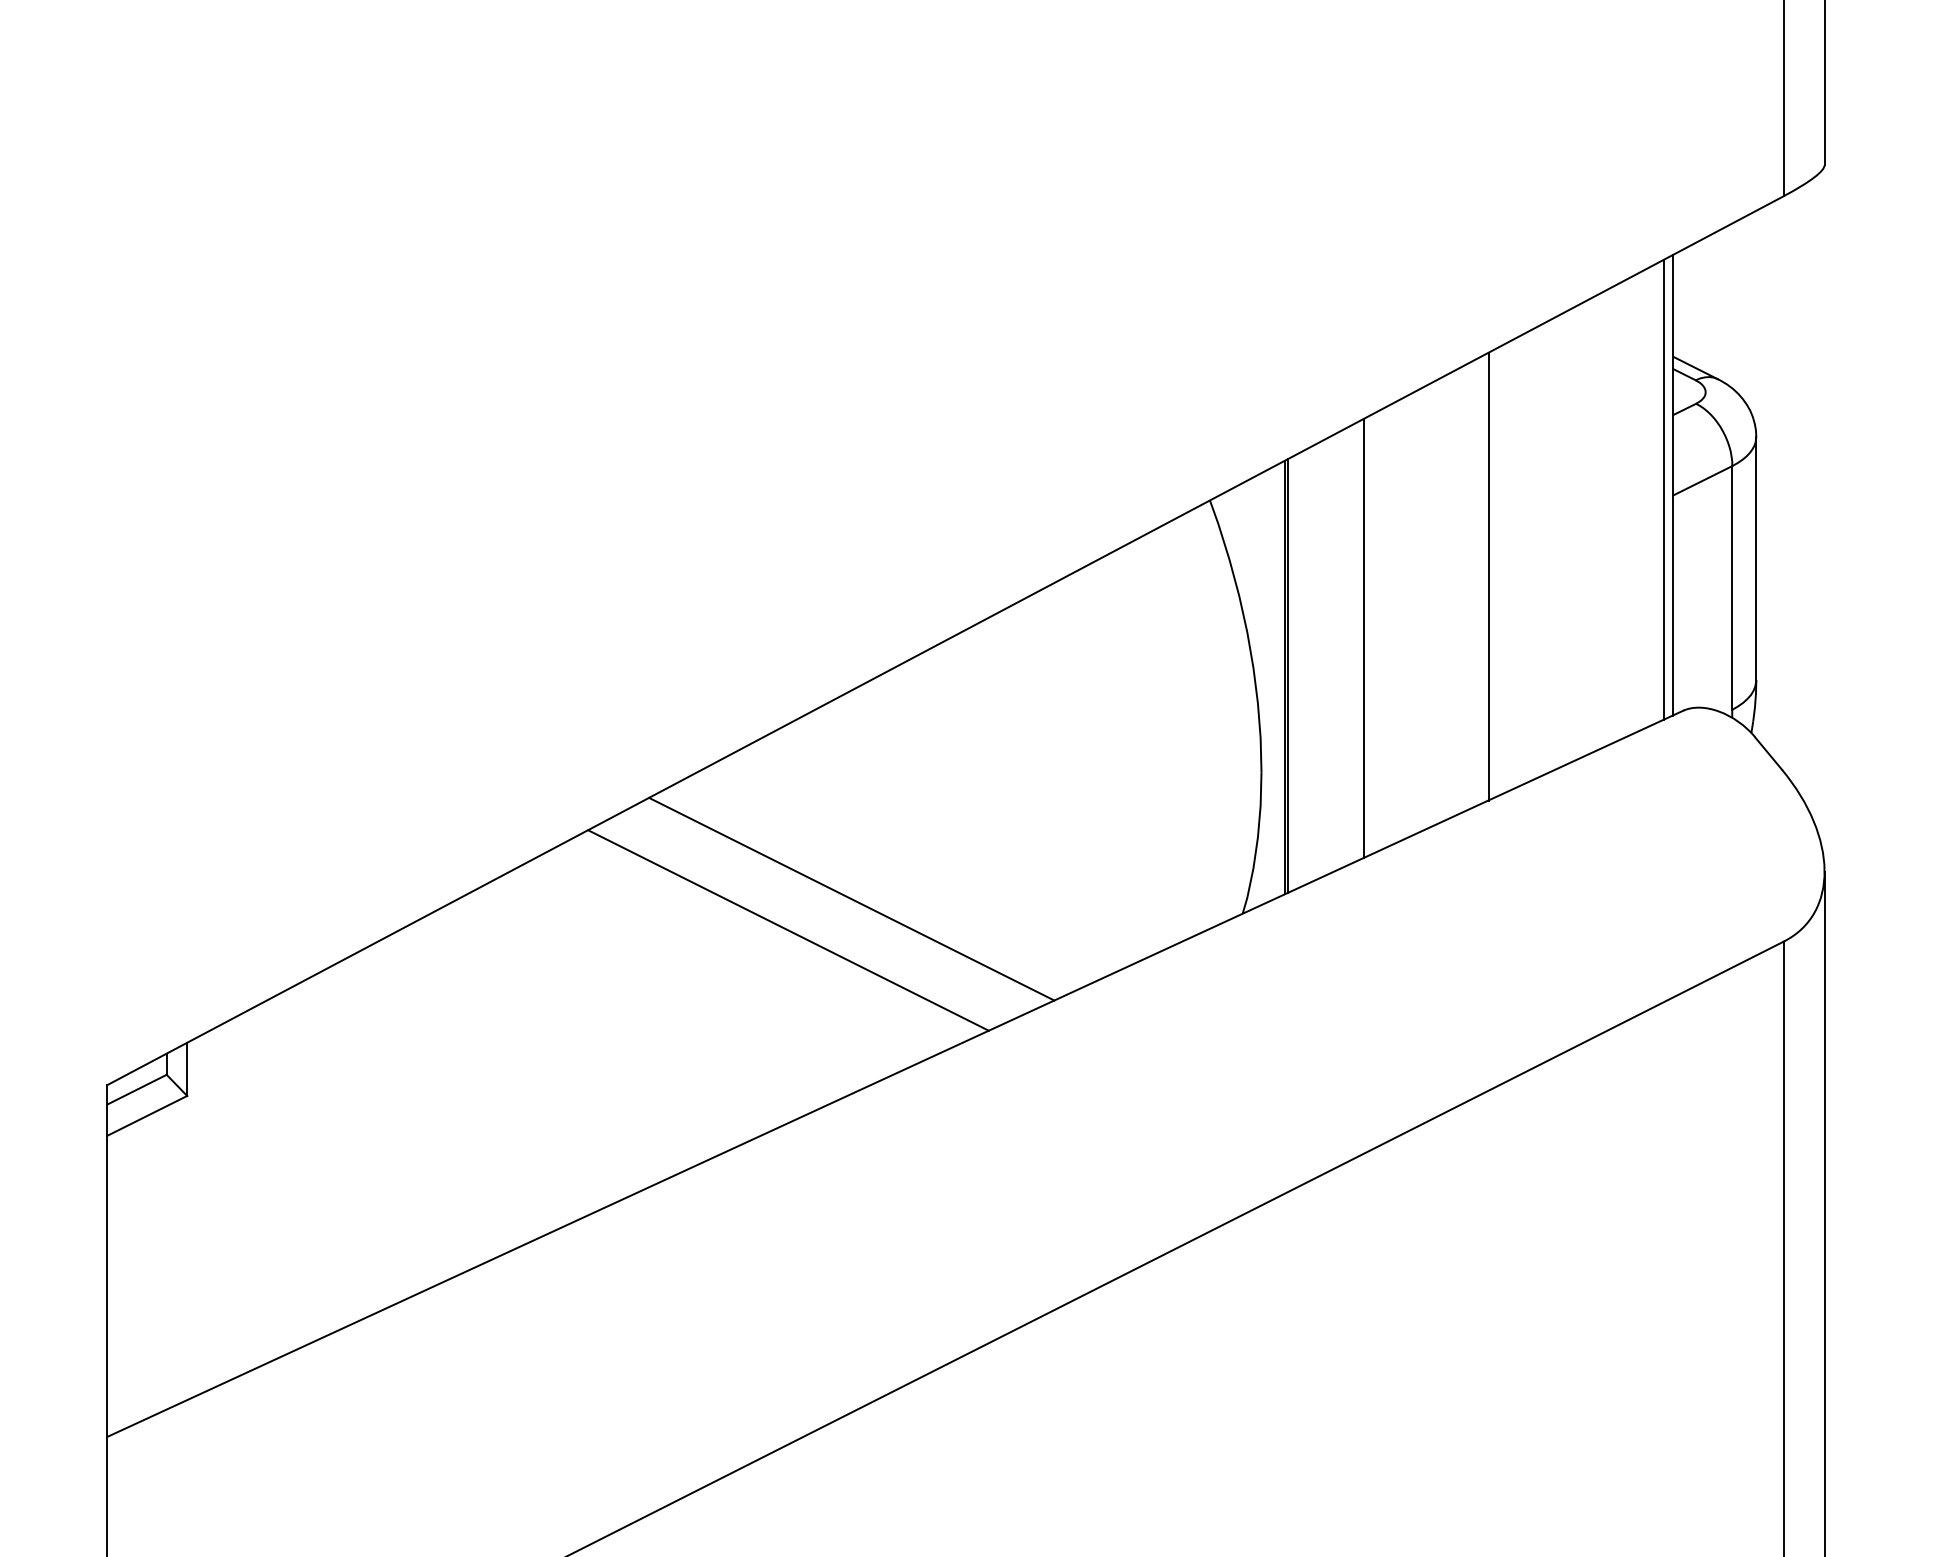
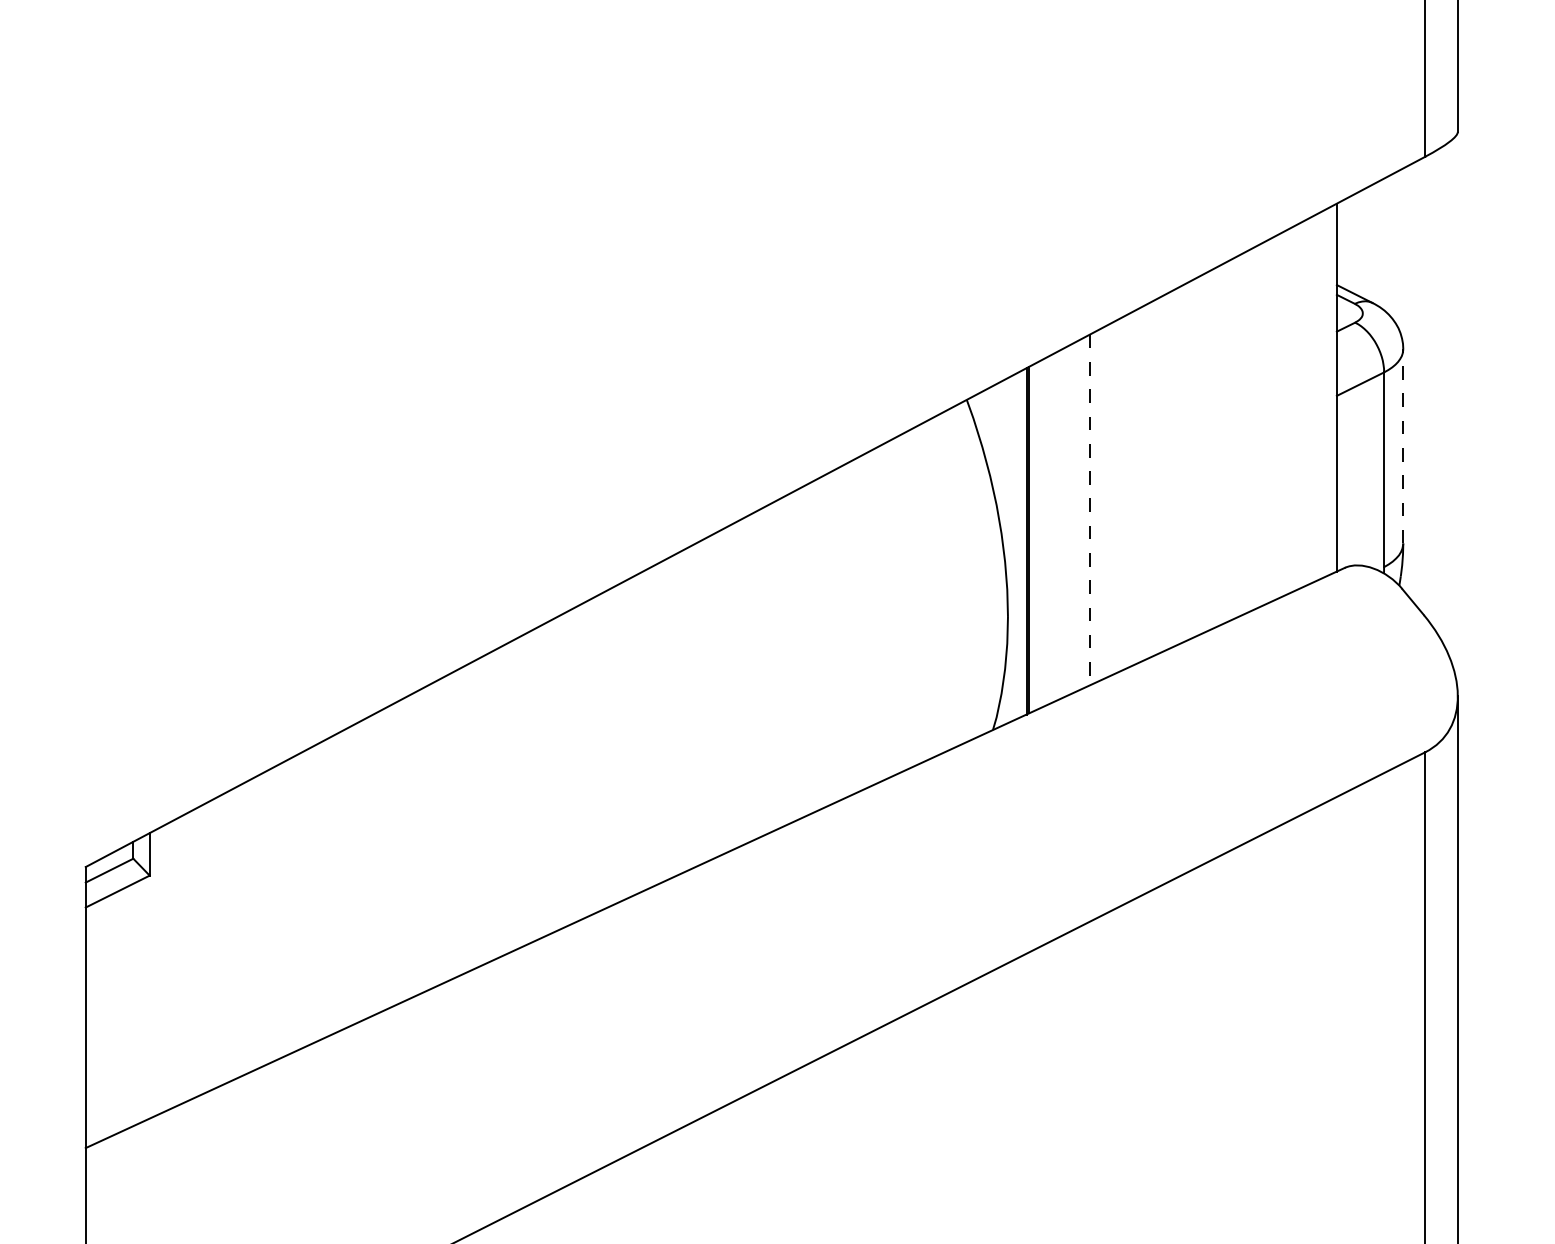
line: (1663, 489) -> (1329, 391), removed
line: (1756, 558) -> (1403, 446), solid -> dashed
line: (1488, 576) -> (1189, 460), removed
line: (1363, 638) -> (1089, 510), solid -> dashed
line: (851, 898) -> (680, 717), removed
line: (788, 930) -> (630, 743), removed

